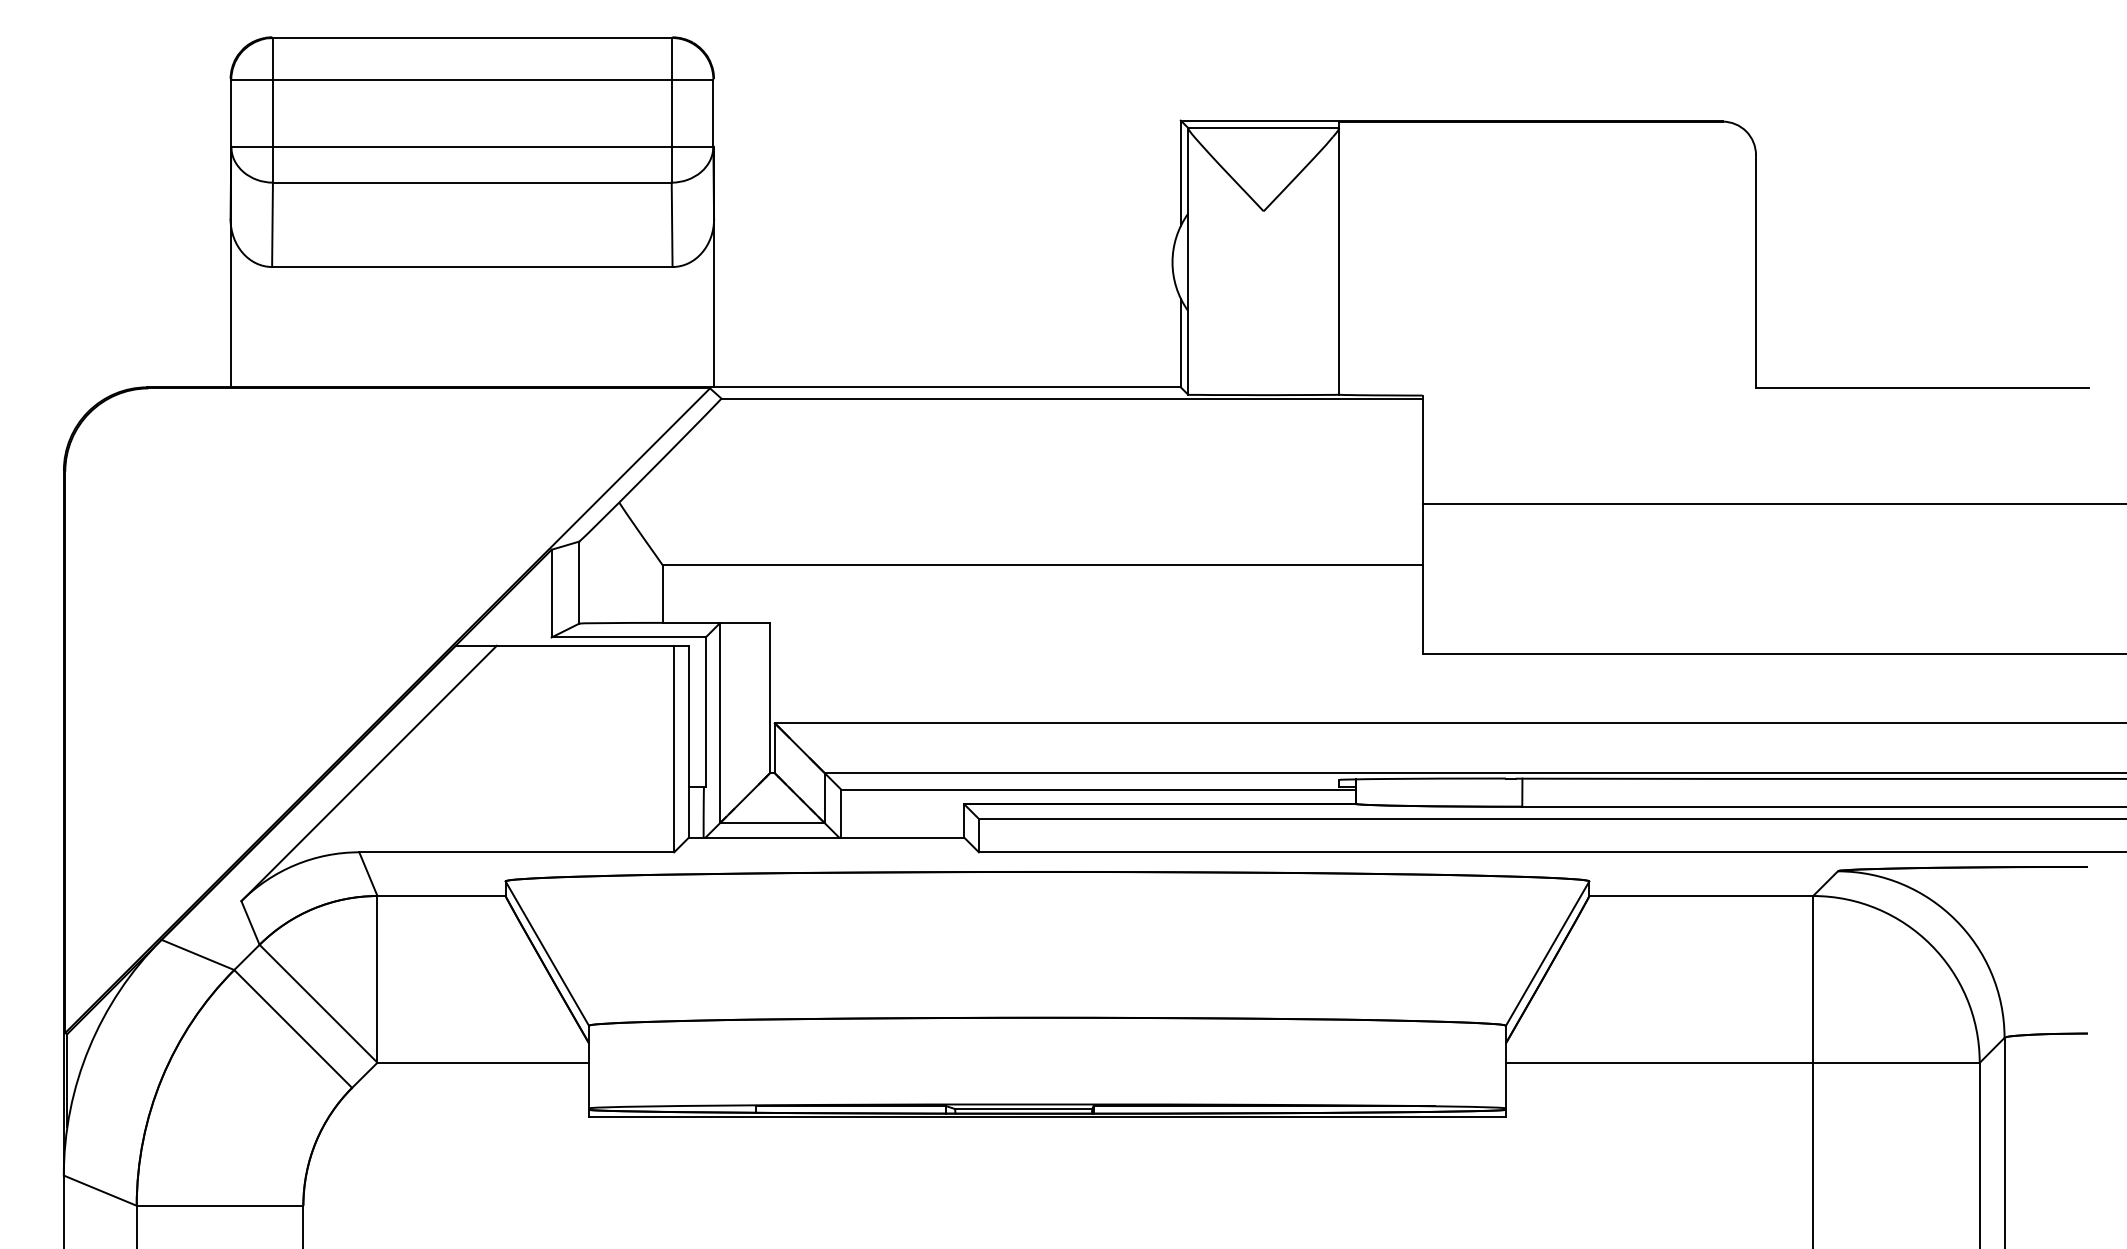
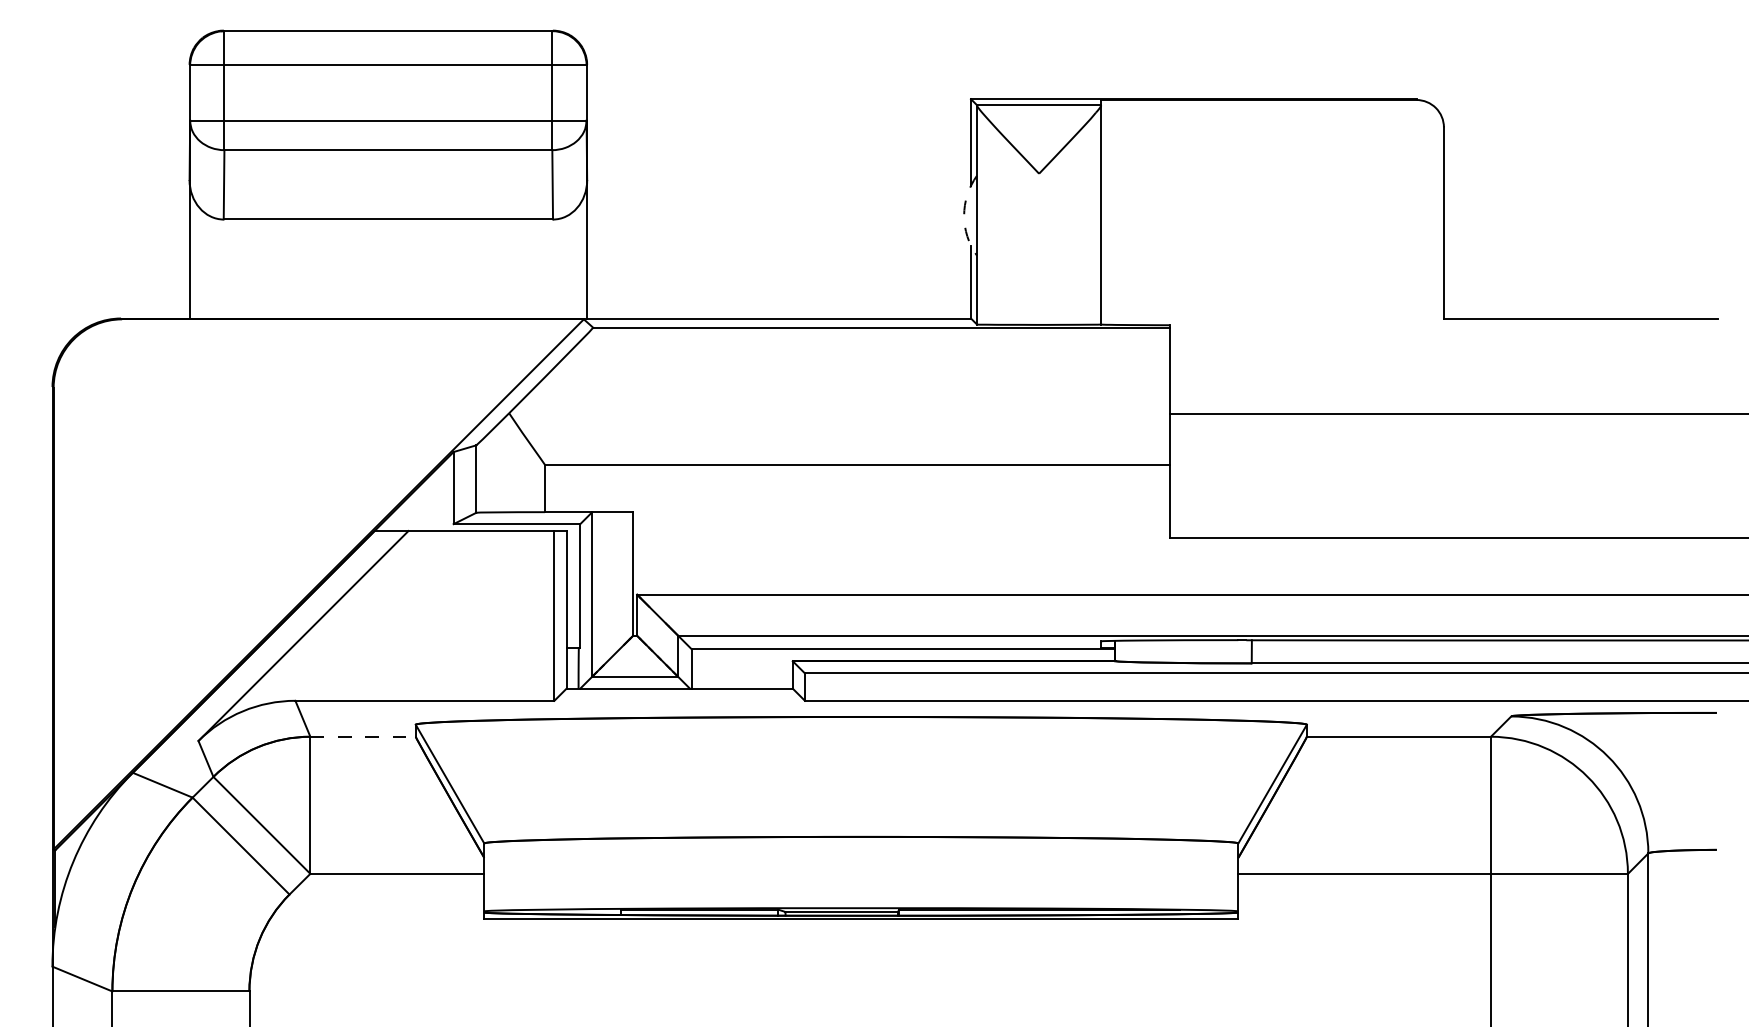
arc: (1172, 262) -> (964, 215), solid -> dashed
line: (442, 895) -> (363, 736), solid -> dashed

